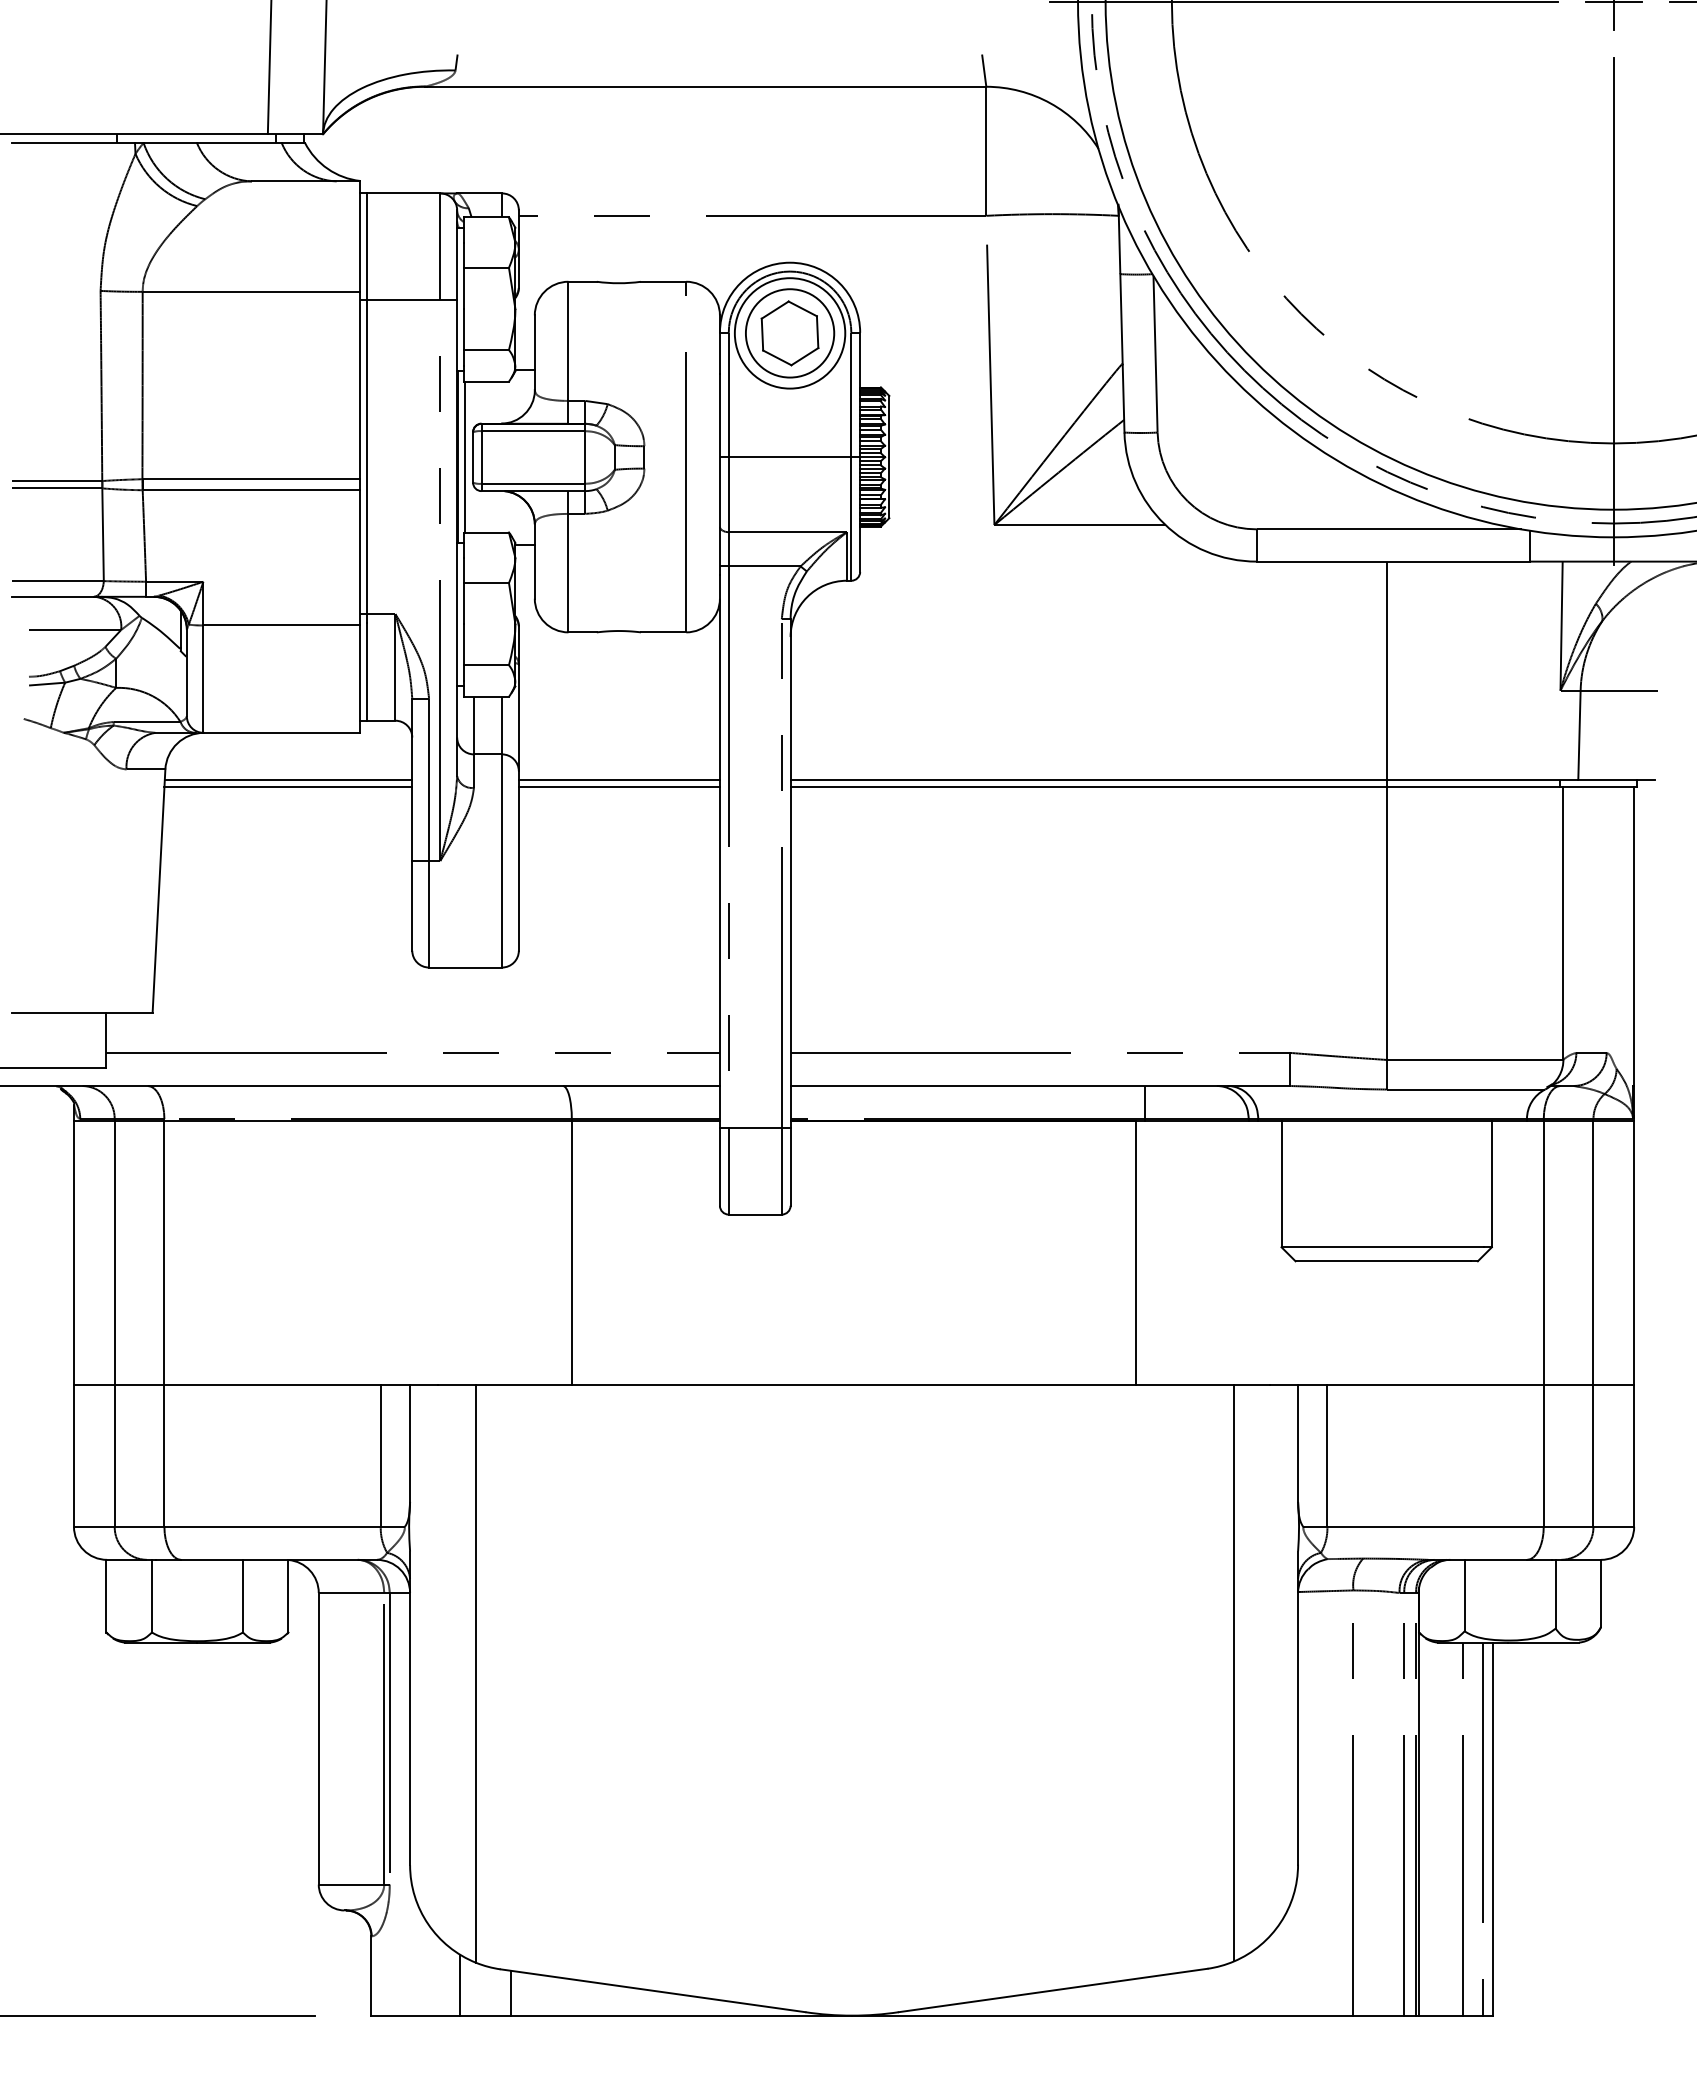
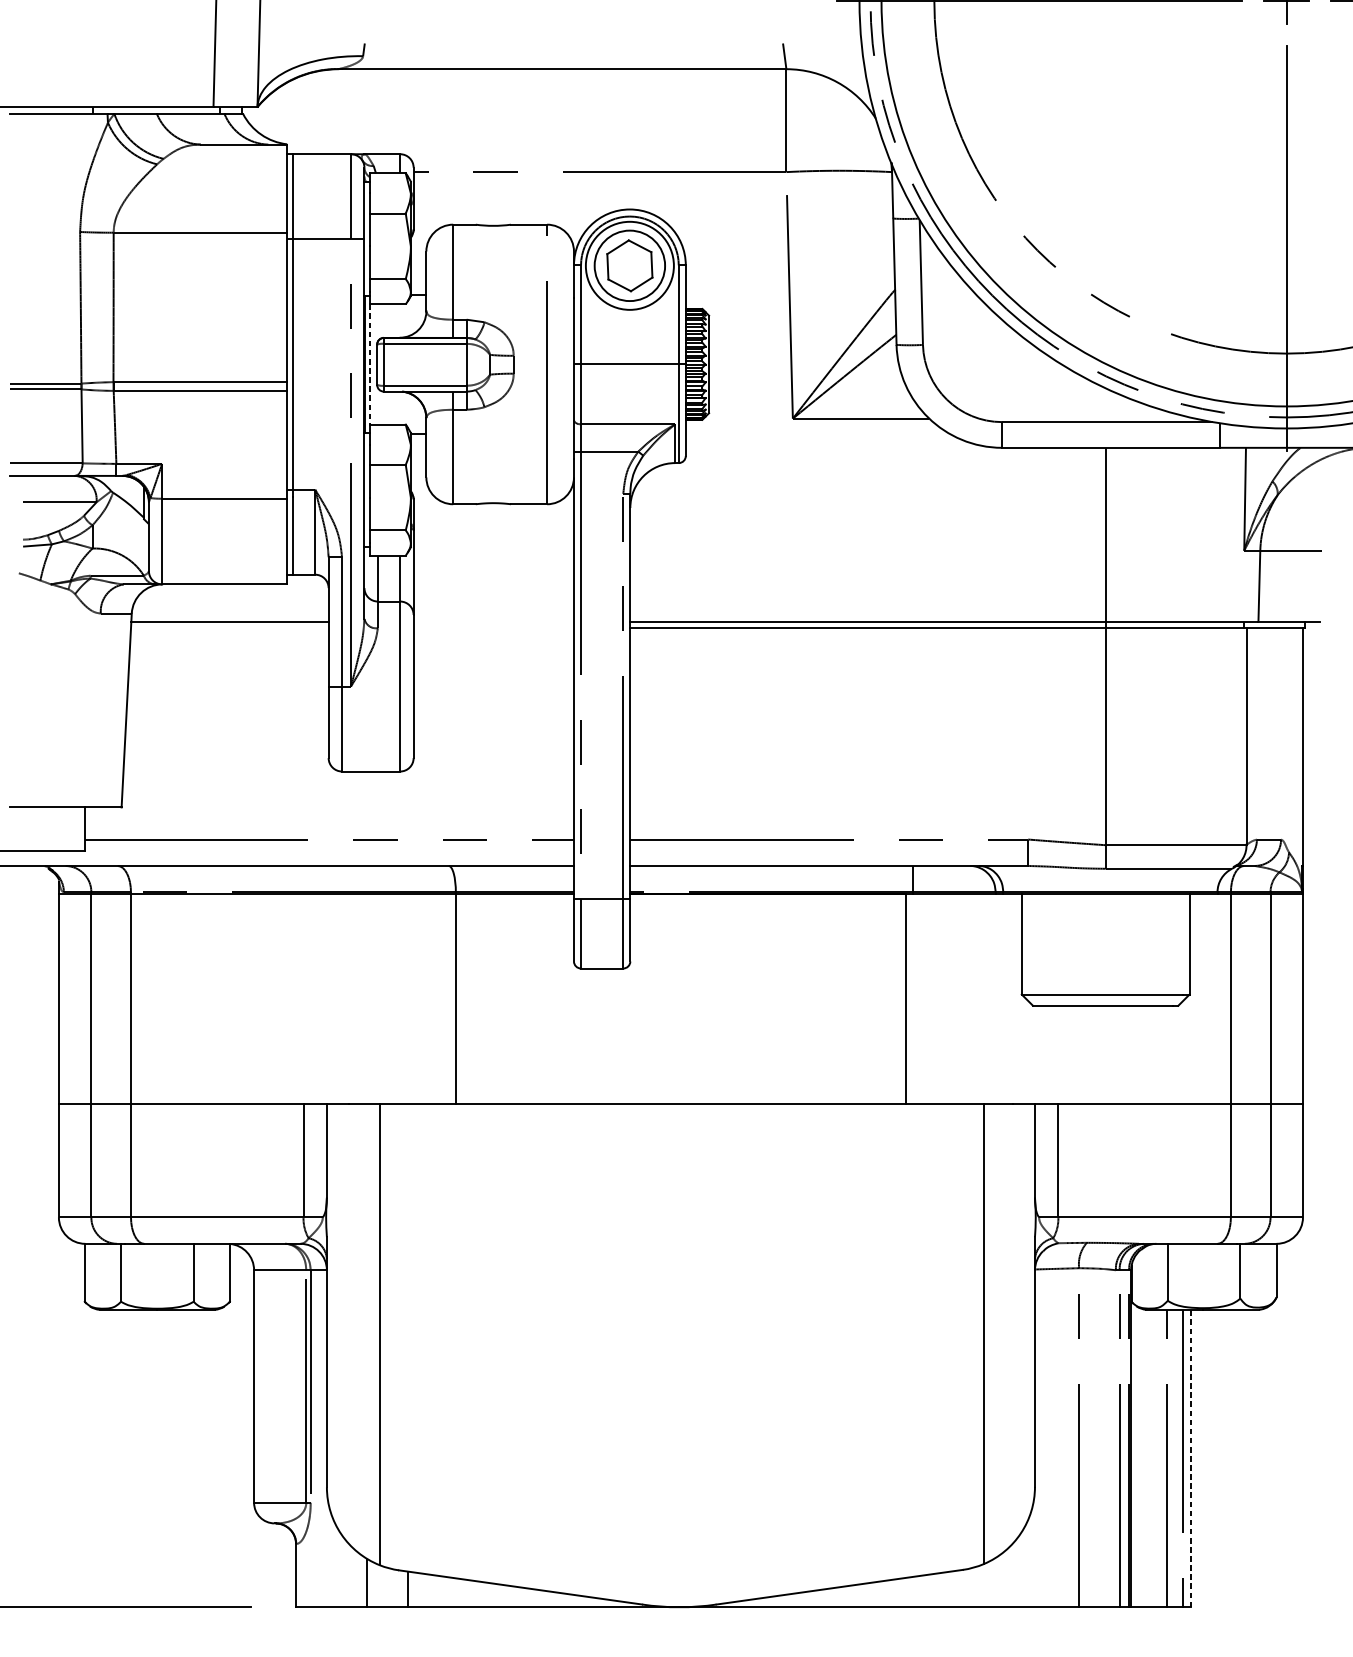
line: (464, 457) -> (370, 364), solid -> dashed
line: (618, 780) -> (493, 622), removed
line: (288, 787) -> (229, 627), removed
line: (618, 787) -> (493, 627), removed
line: (1493, 1829) -> (1190, 1458), solid -> dashed

